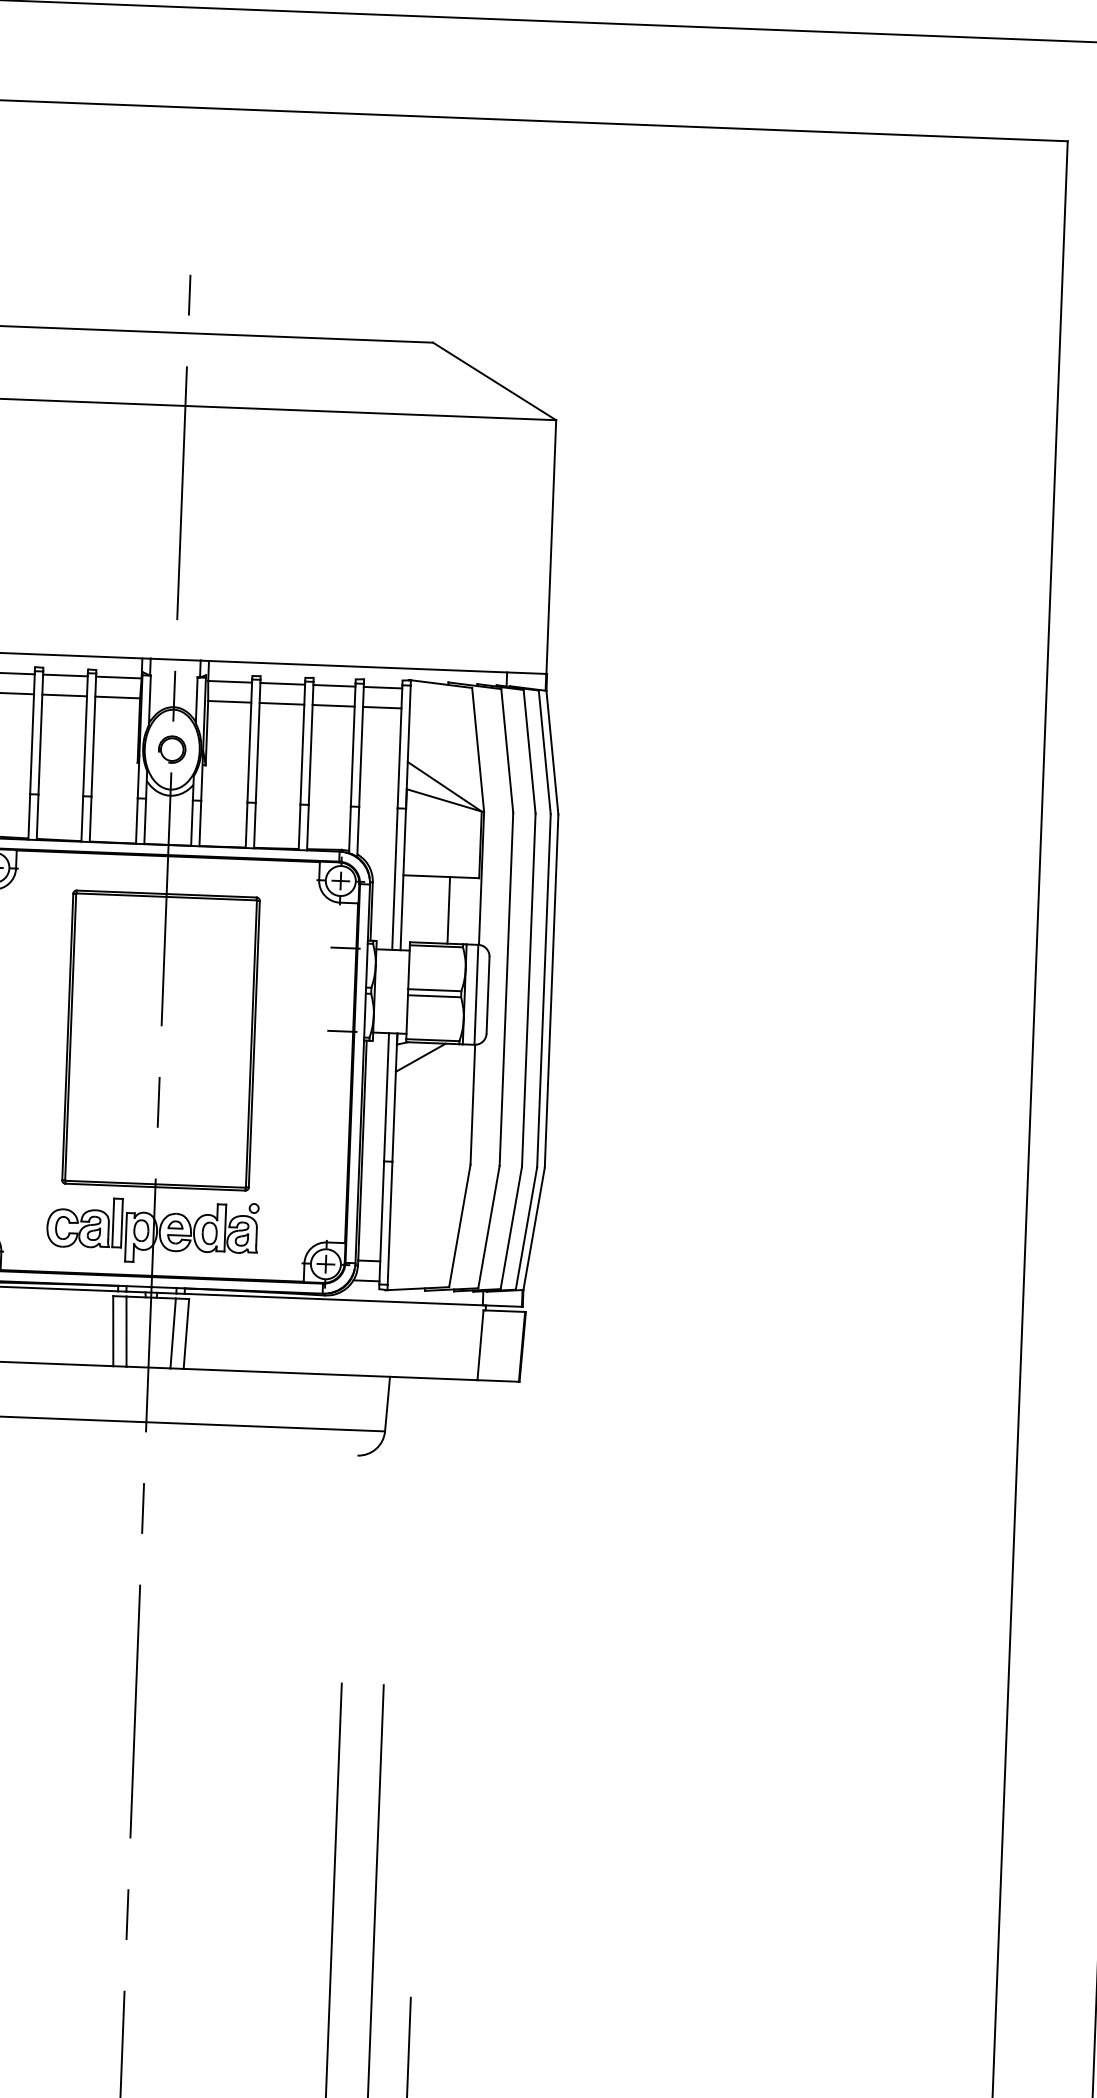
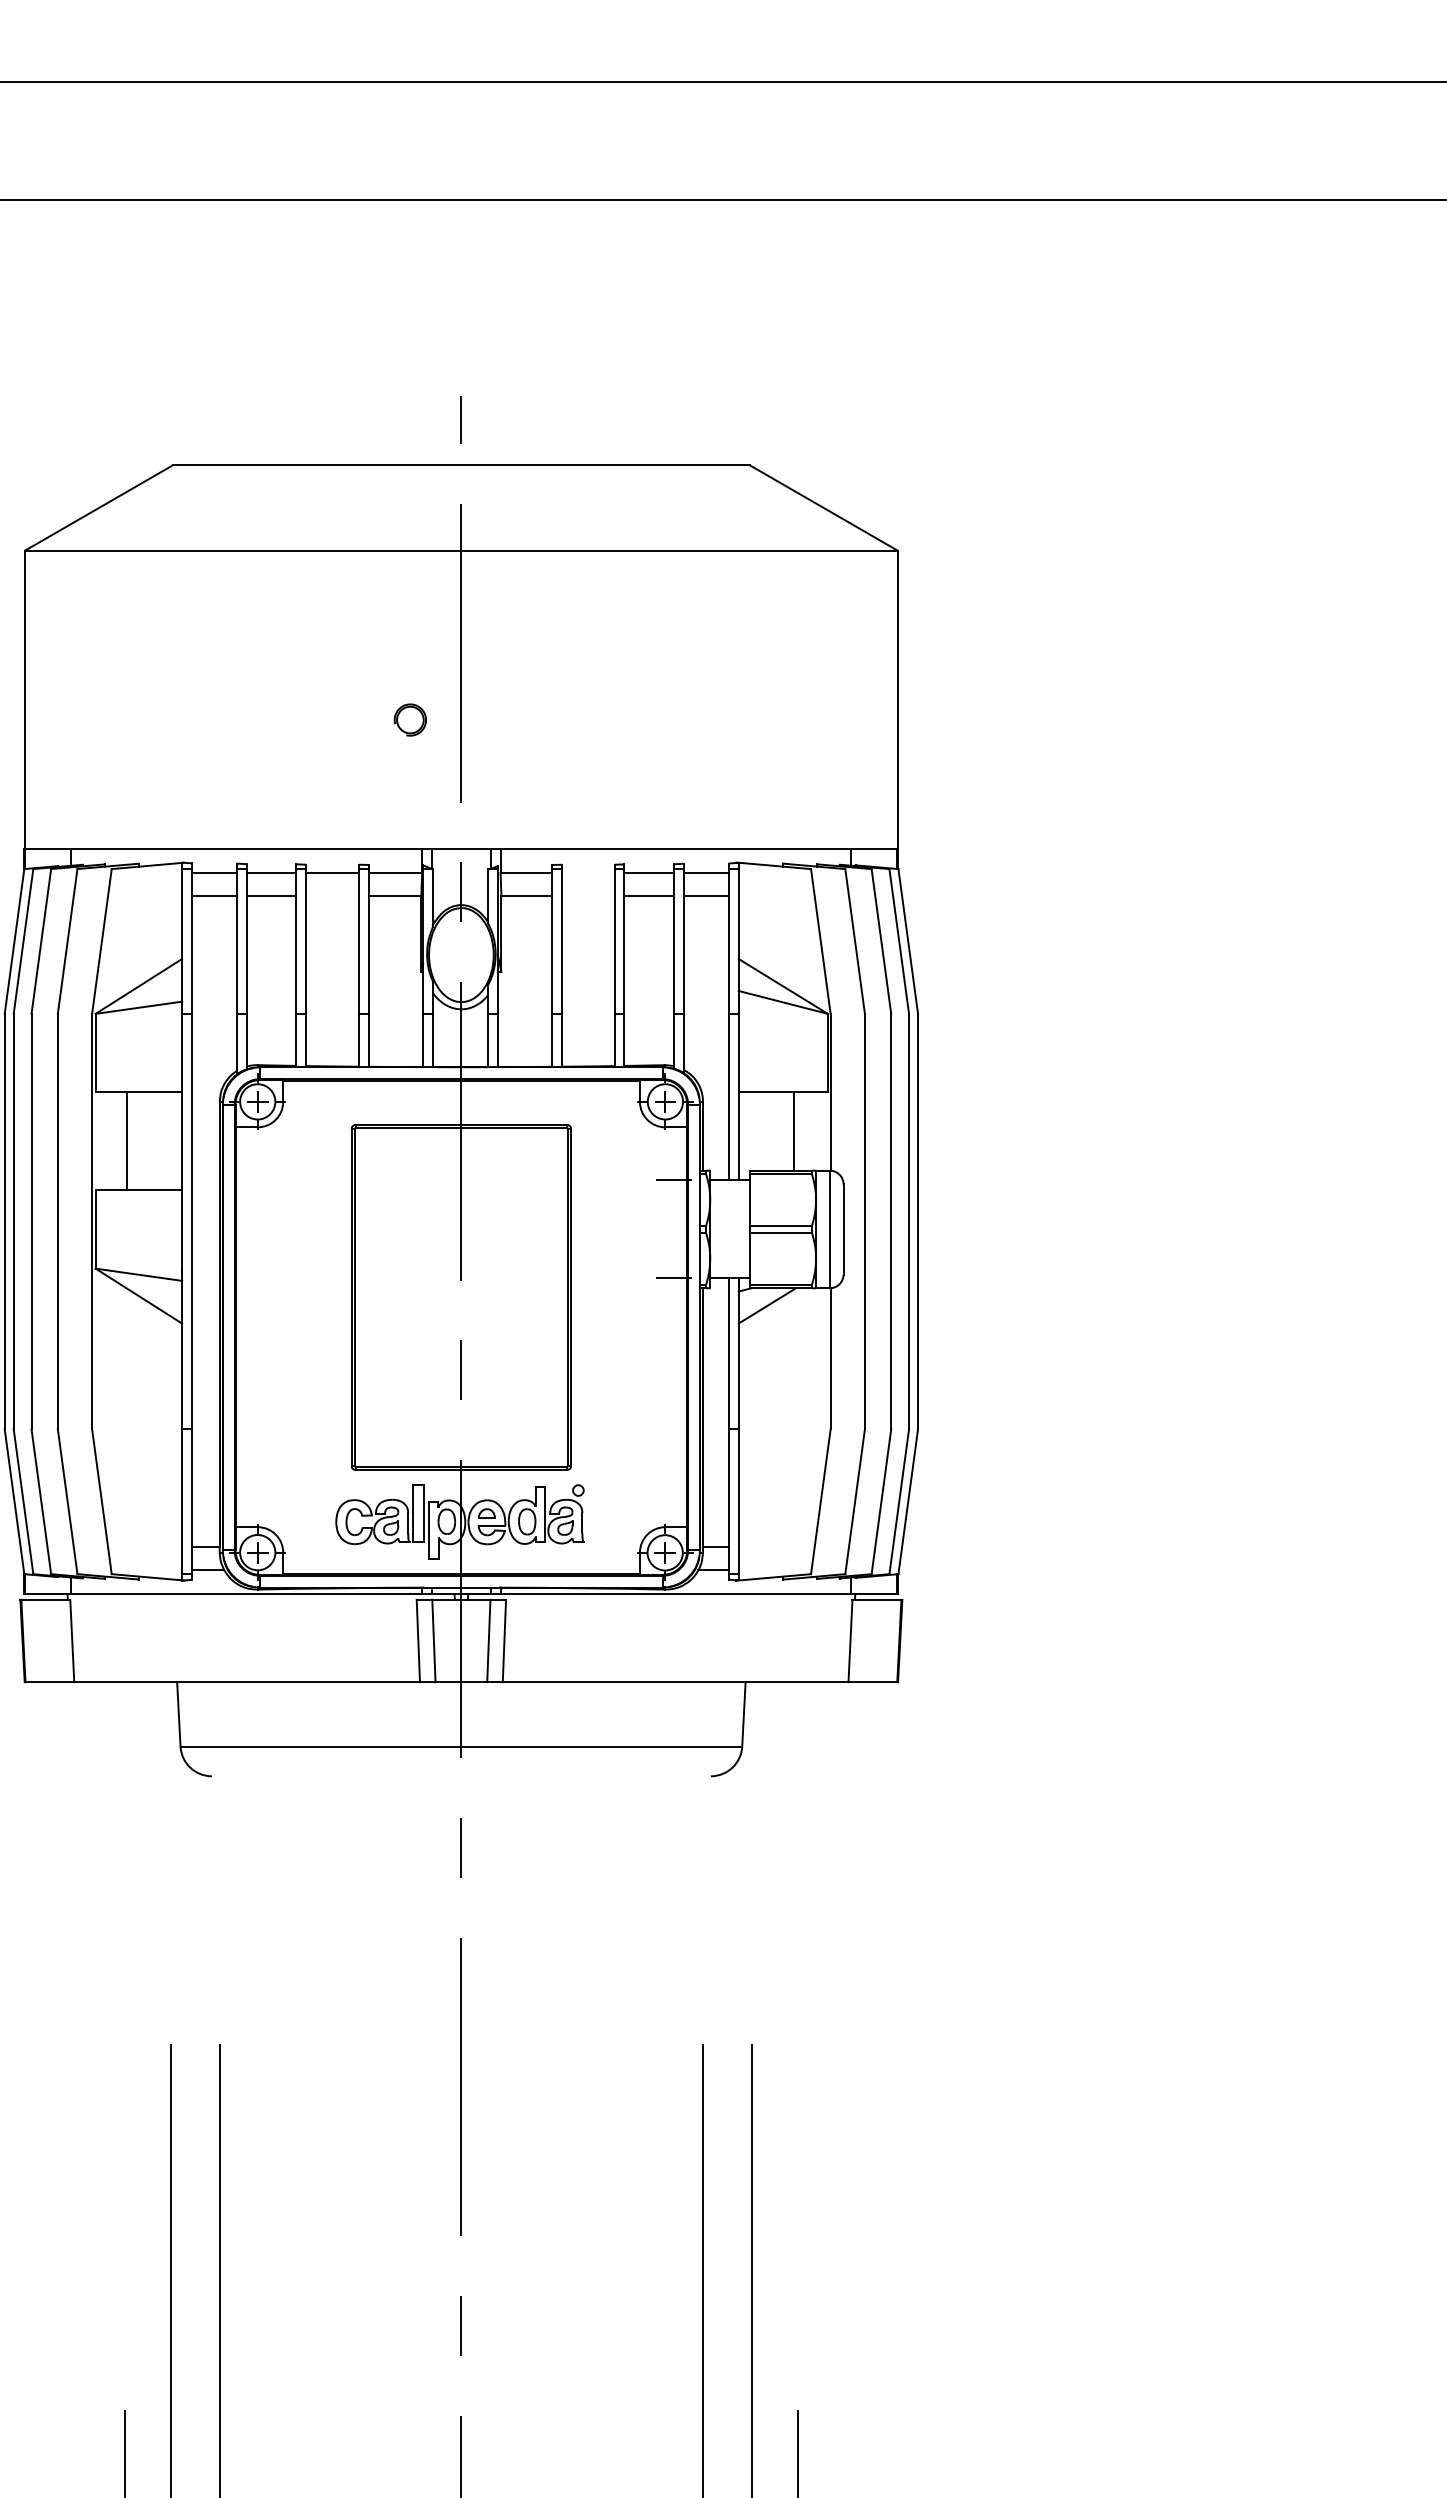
line: (282, 683) -> (587, 872), removed
line: (64, 695) -> (332, 896), removed
line: (281, 703) -> (587, 896), removed
part: (171, 749) -> (409, 719), moved

